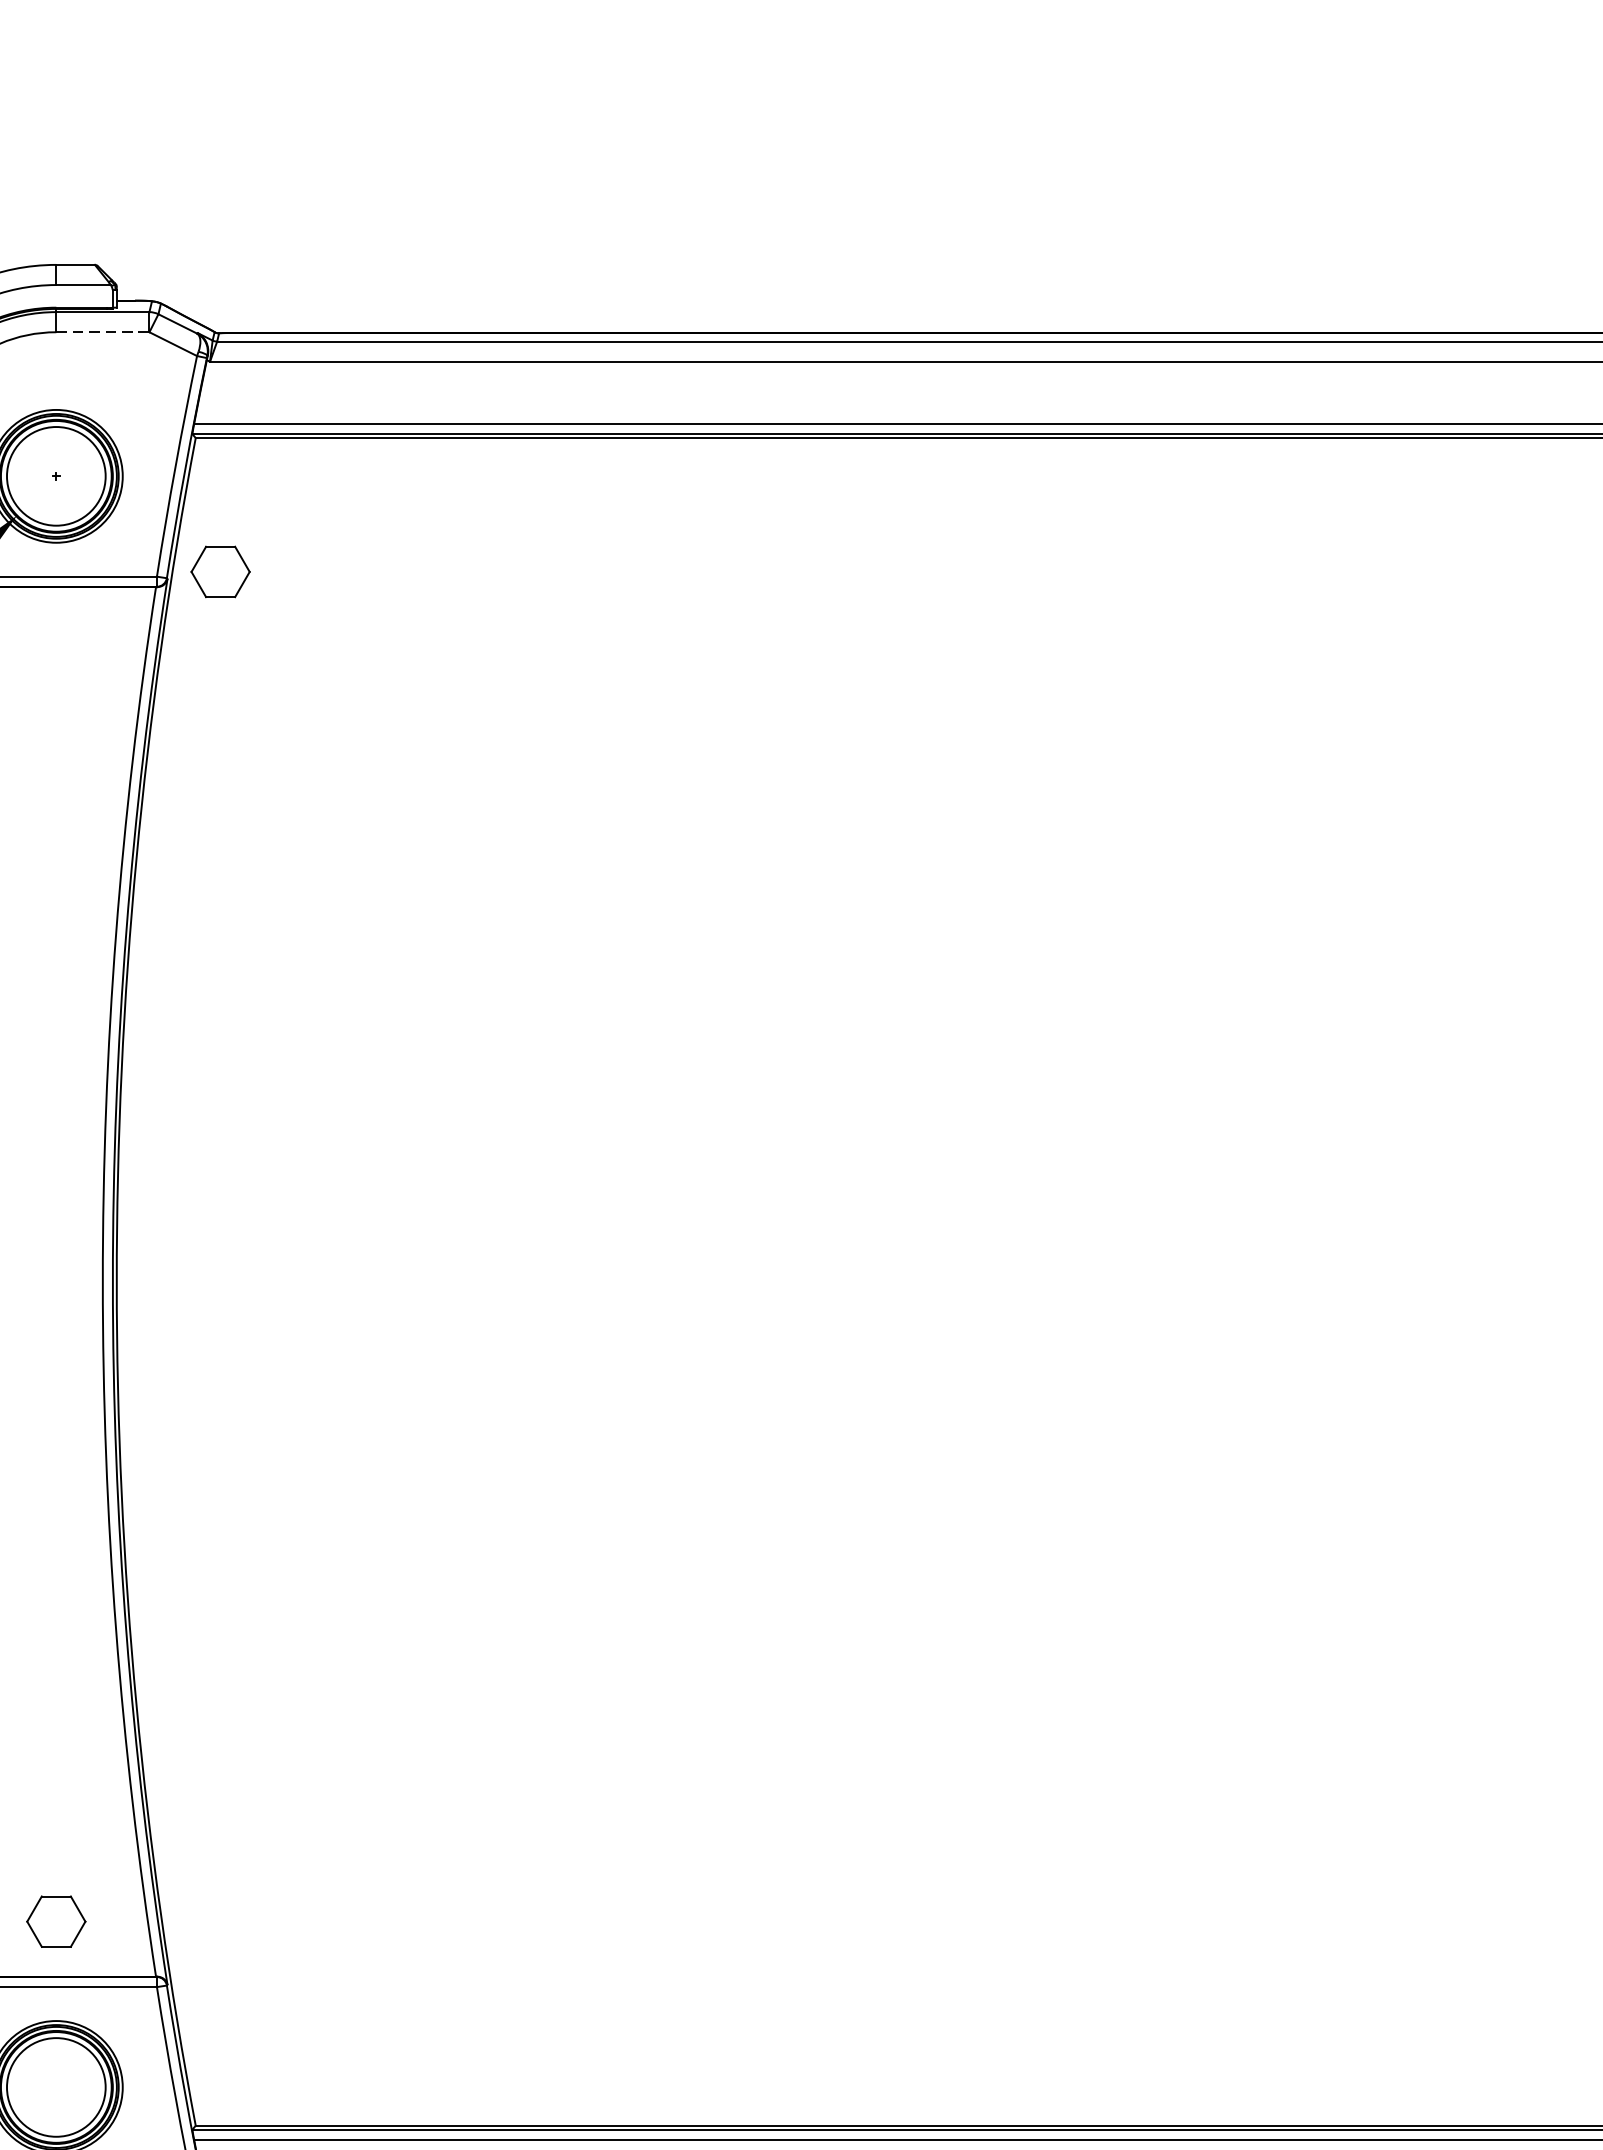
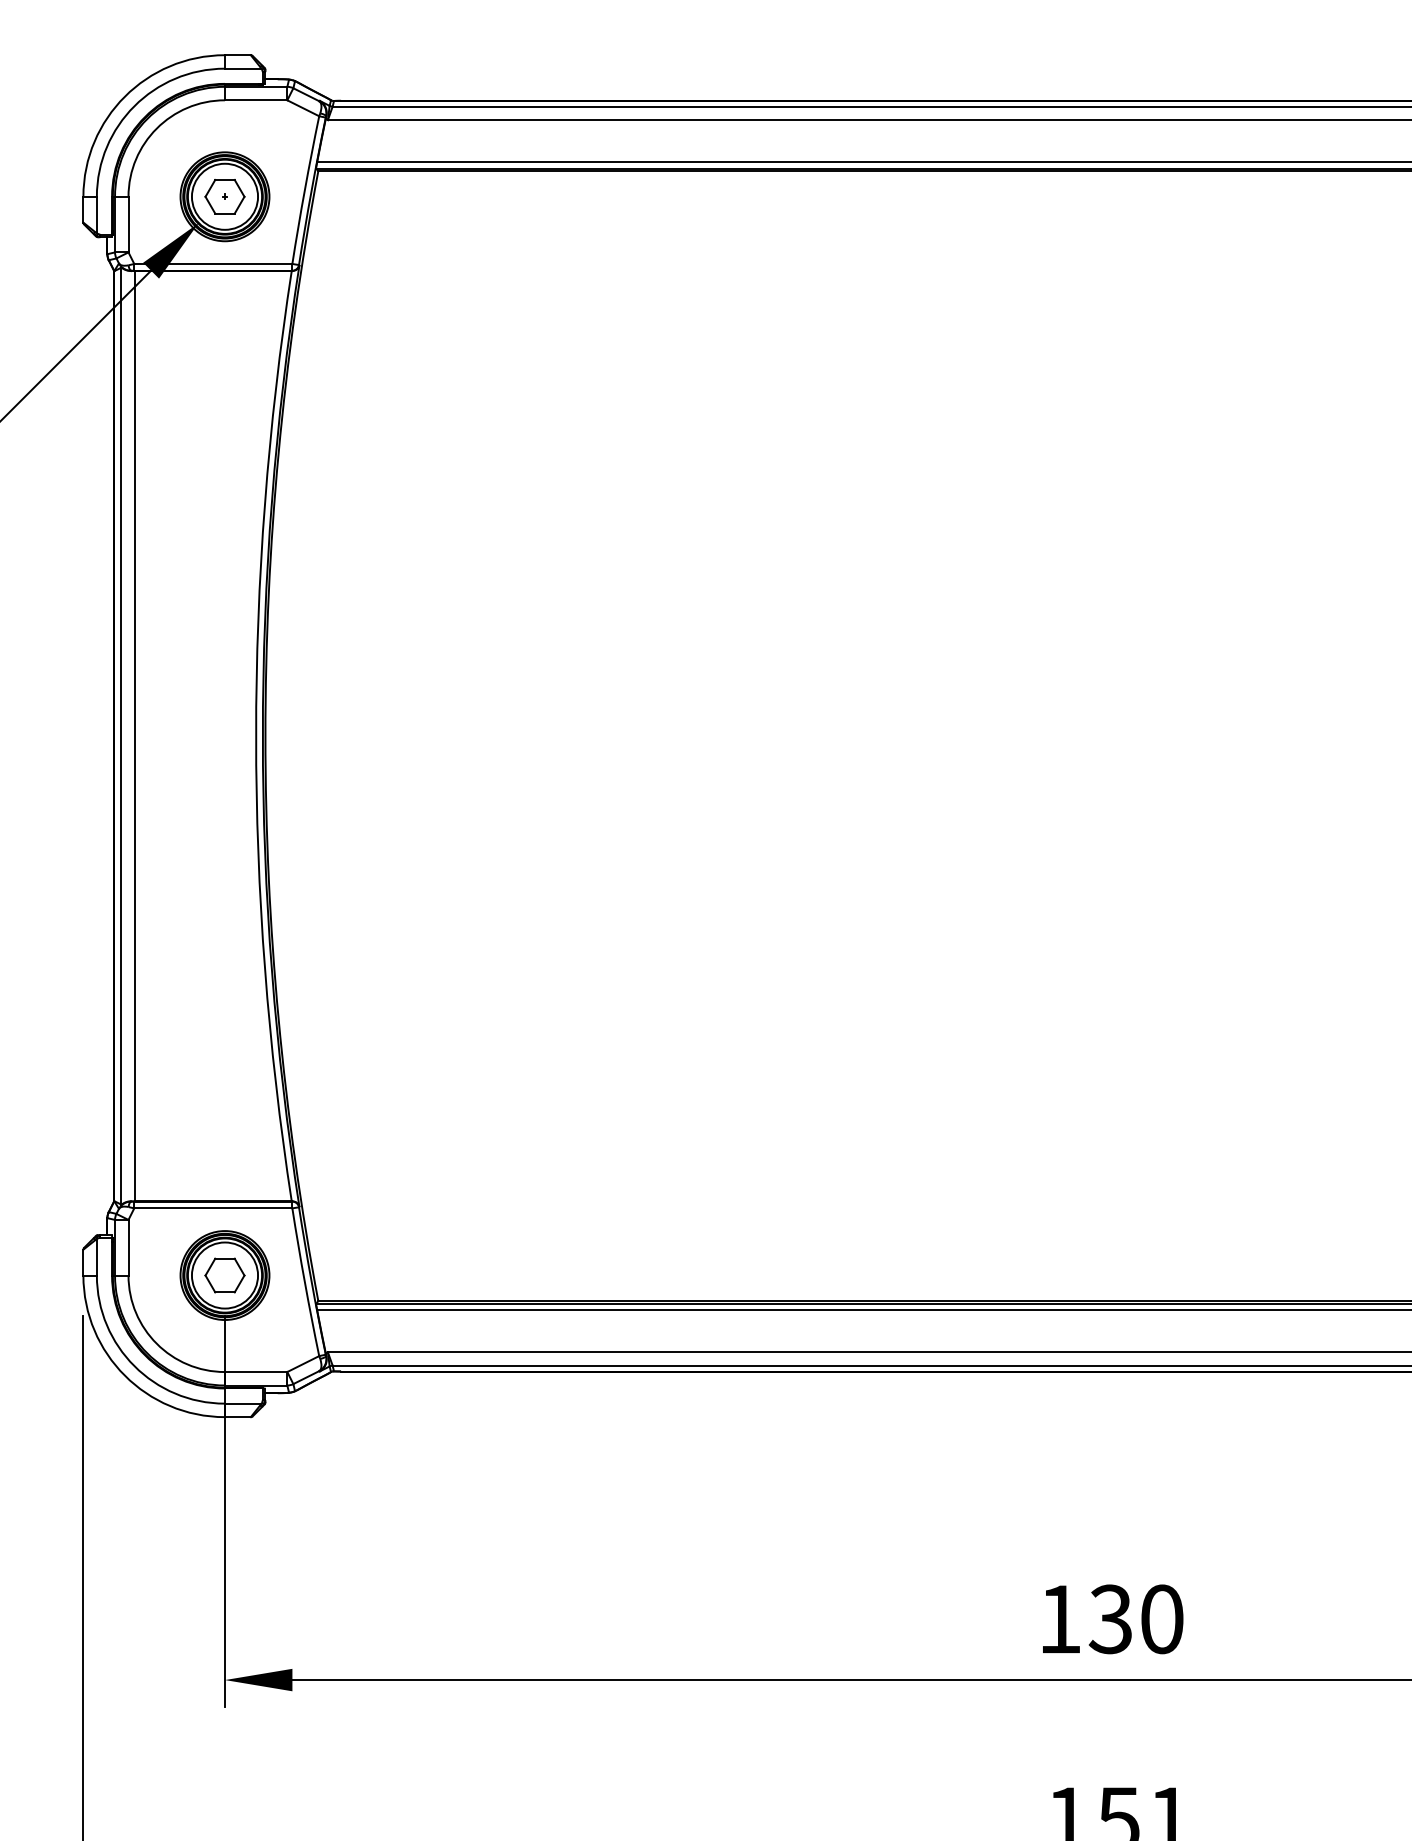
line: (103, 332) -> (256, 100), dashed -> solid
part: (219, 571) -> (224, 196), moved
part: (55, 1921) -> (224, 1275), moved

